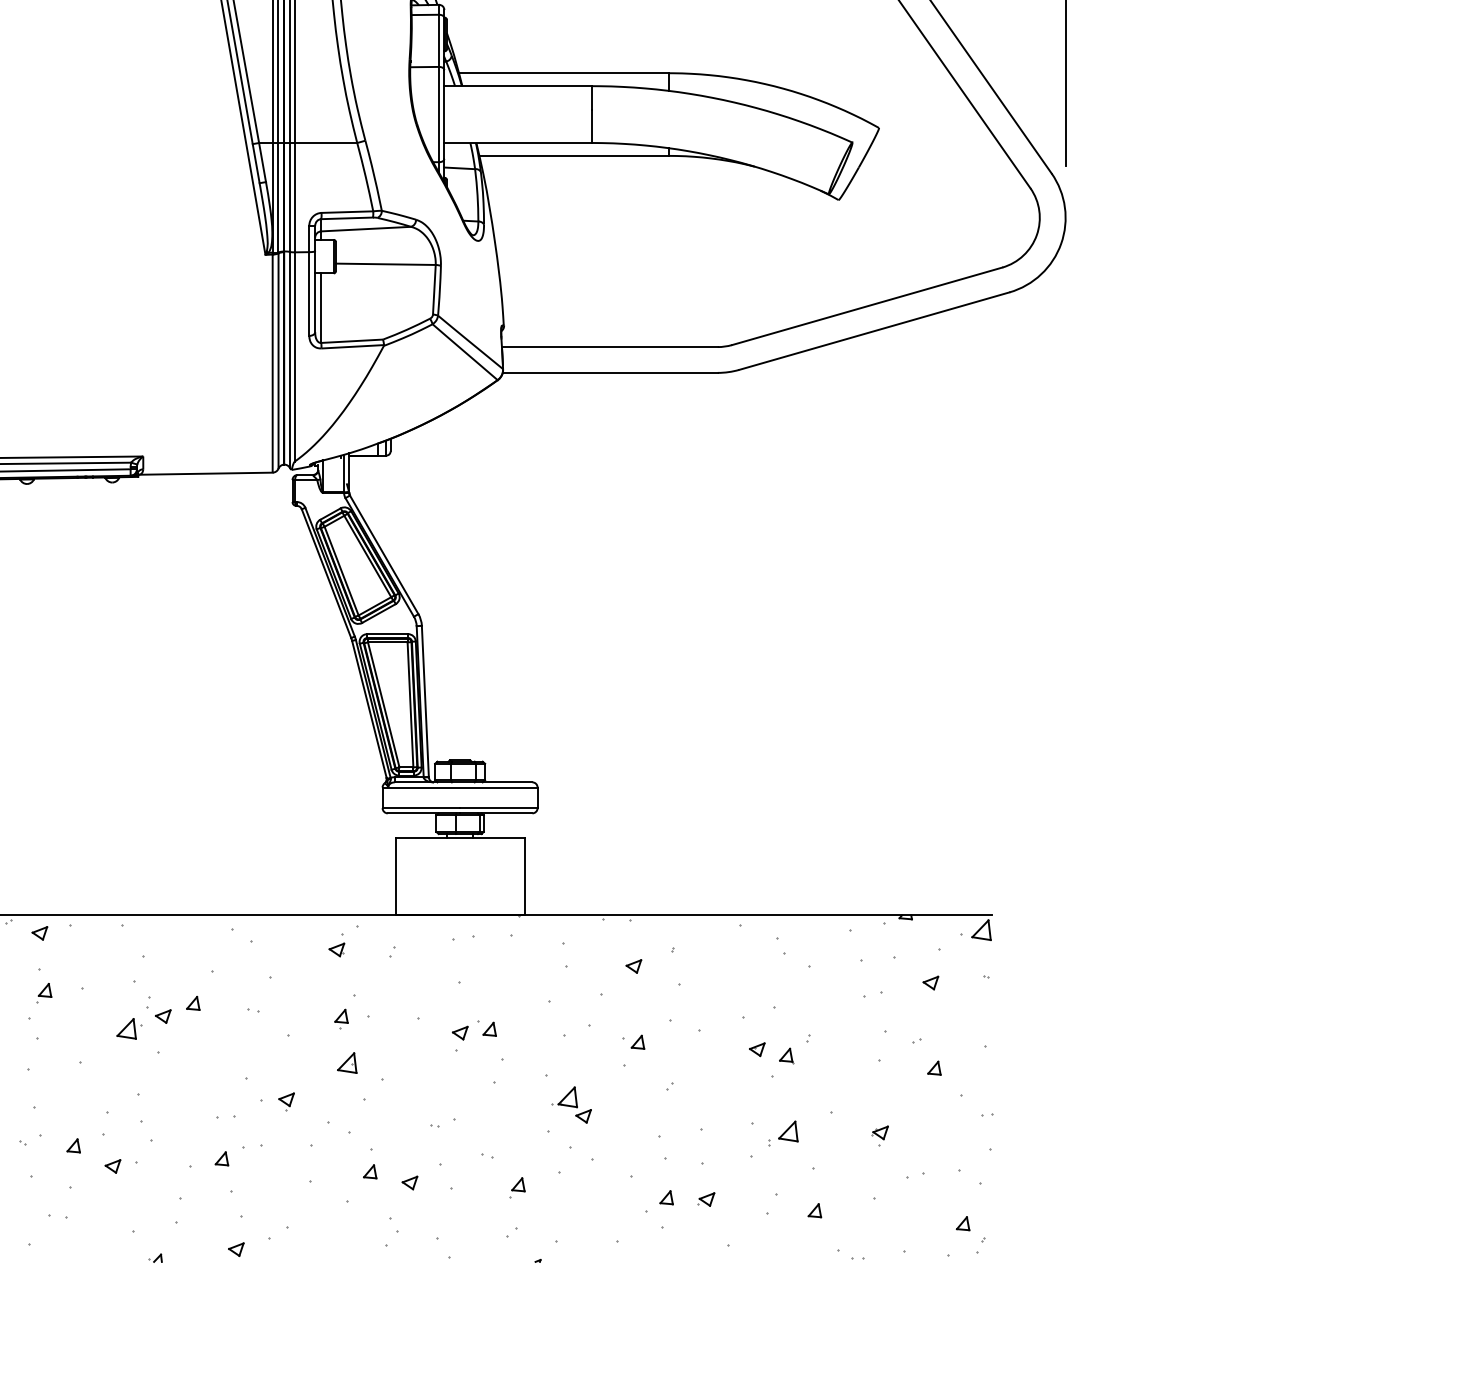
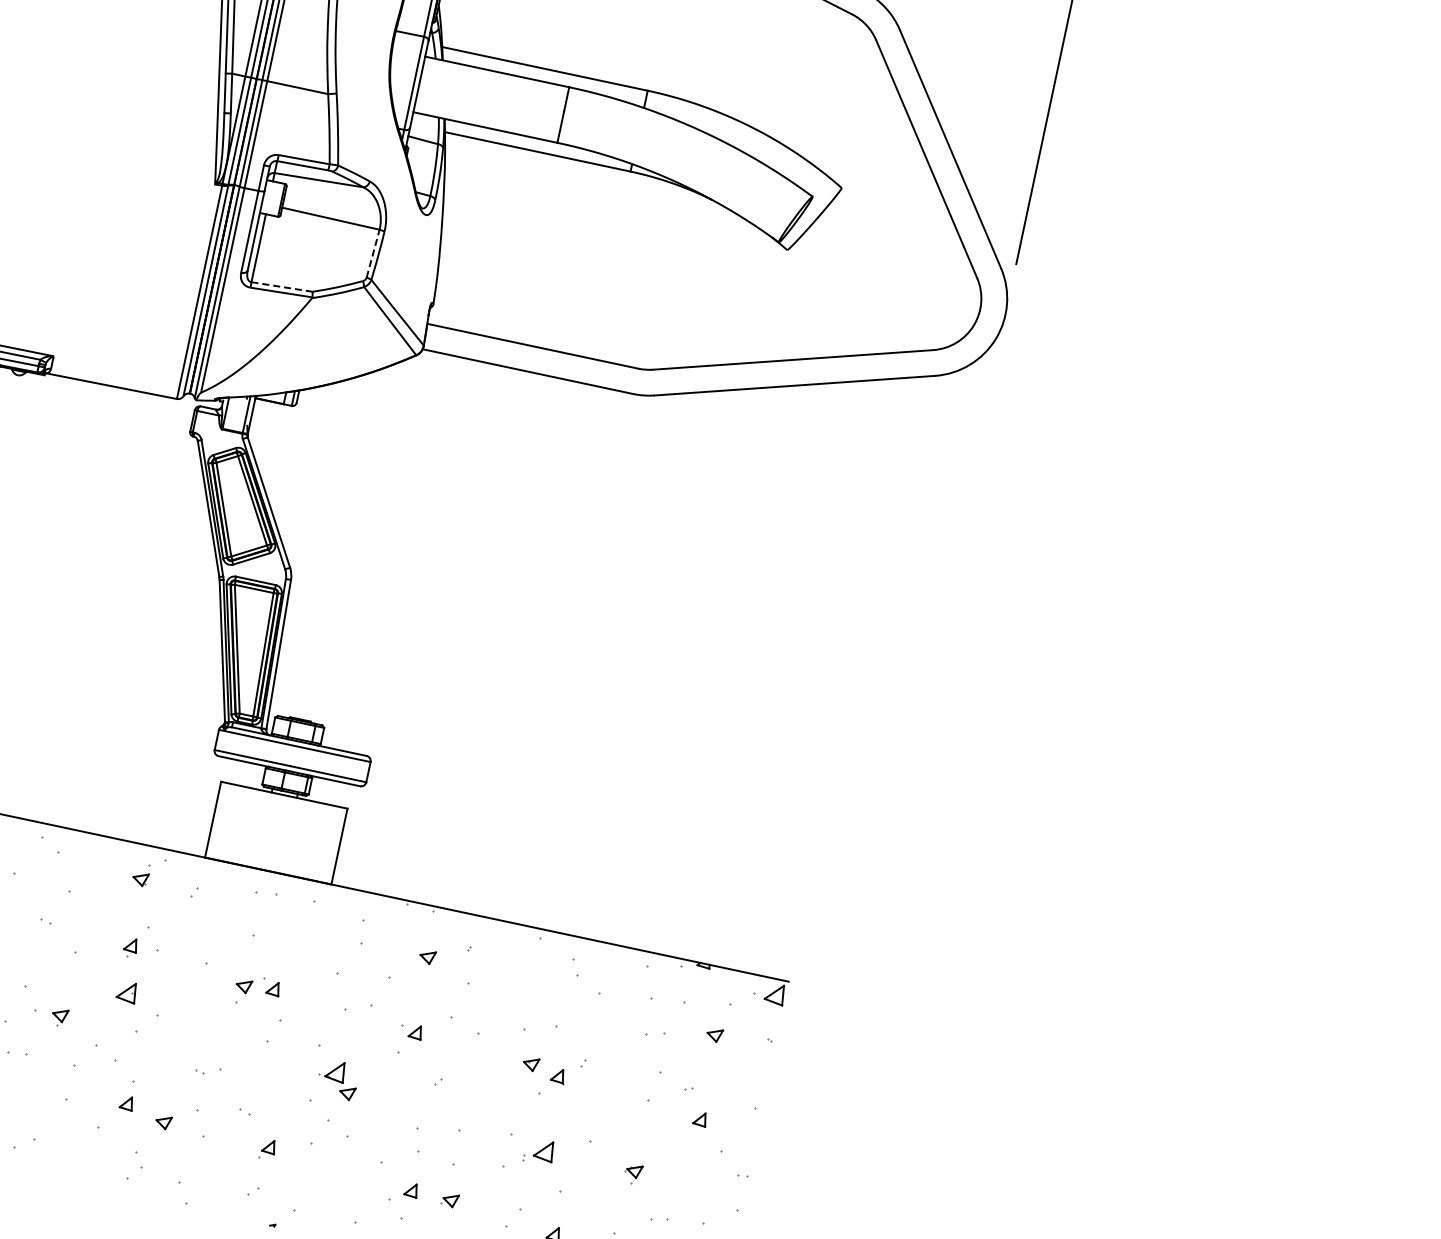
line: (434, 289) -> (373, 253), solid -> dashed
line: (352, 341) -> (282, 287), solid -> dashed

